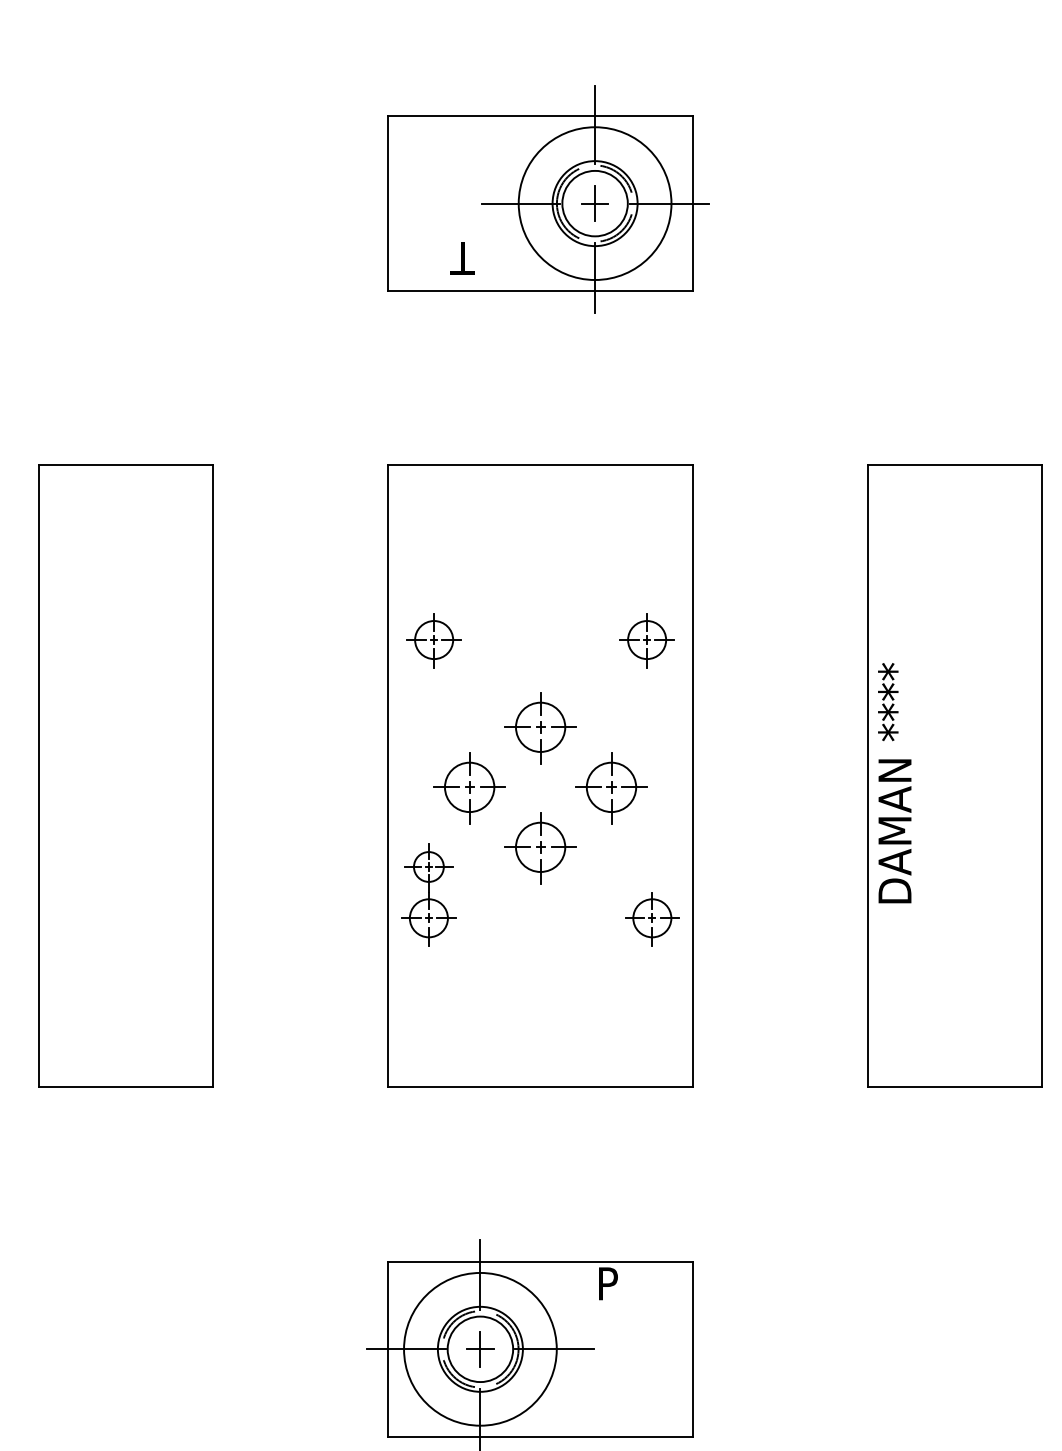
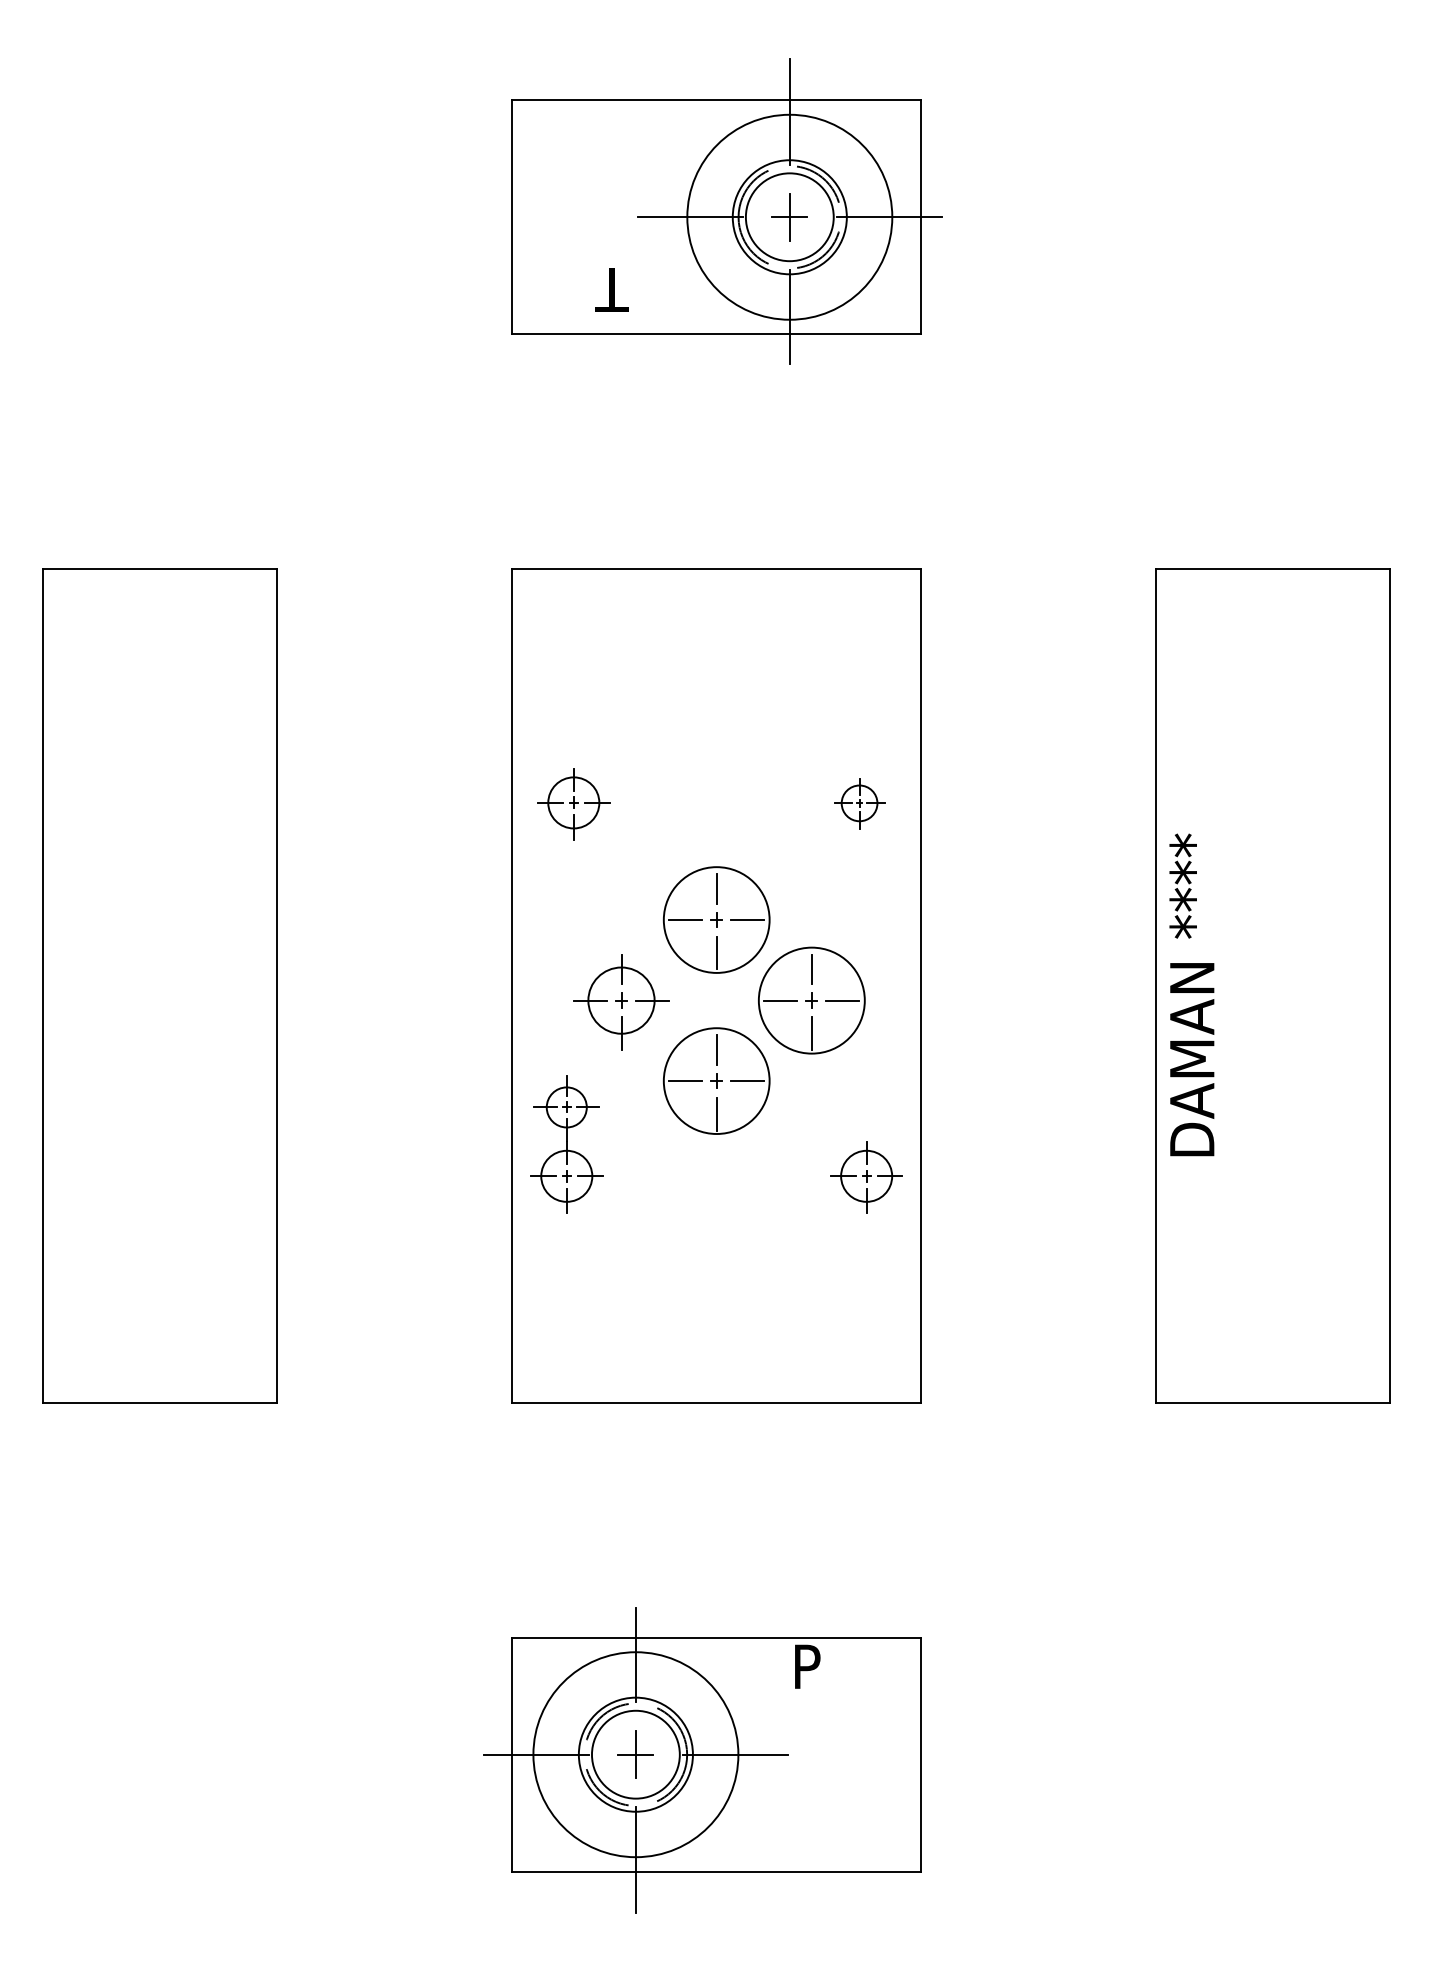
part: (647, 641) -> (859, 804), size x0.7
circle: (540, 726) -> (716, 919), size x1.6
circle: (611, 787) -> (811, 1000), size x1.6
circle: (540, 847) -> (716, 1081), size x1.6

